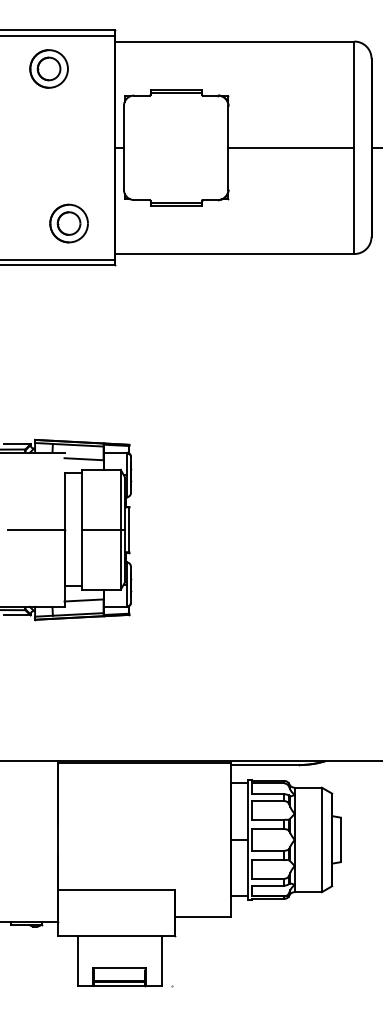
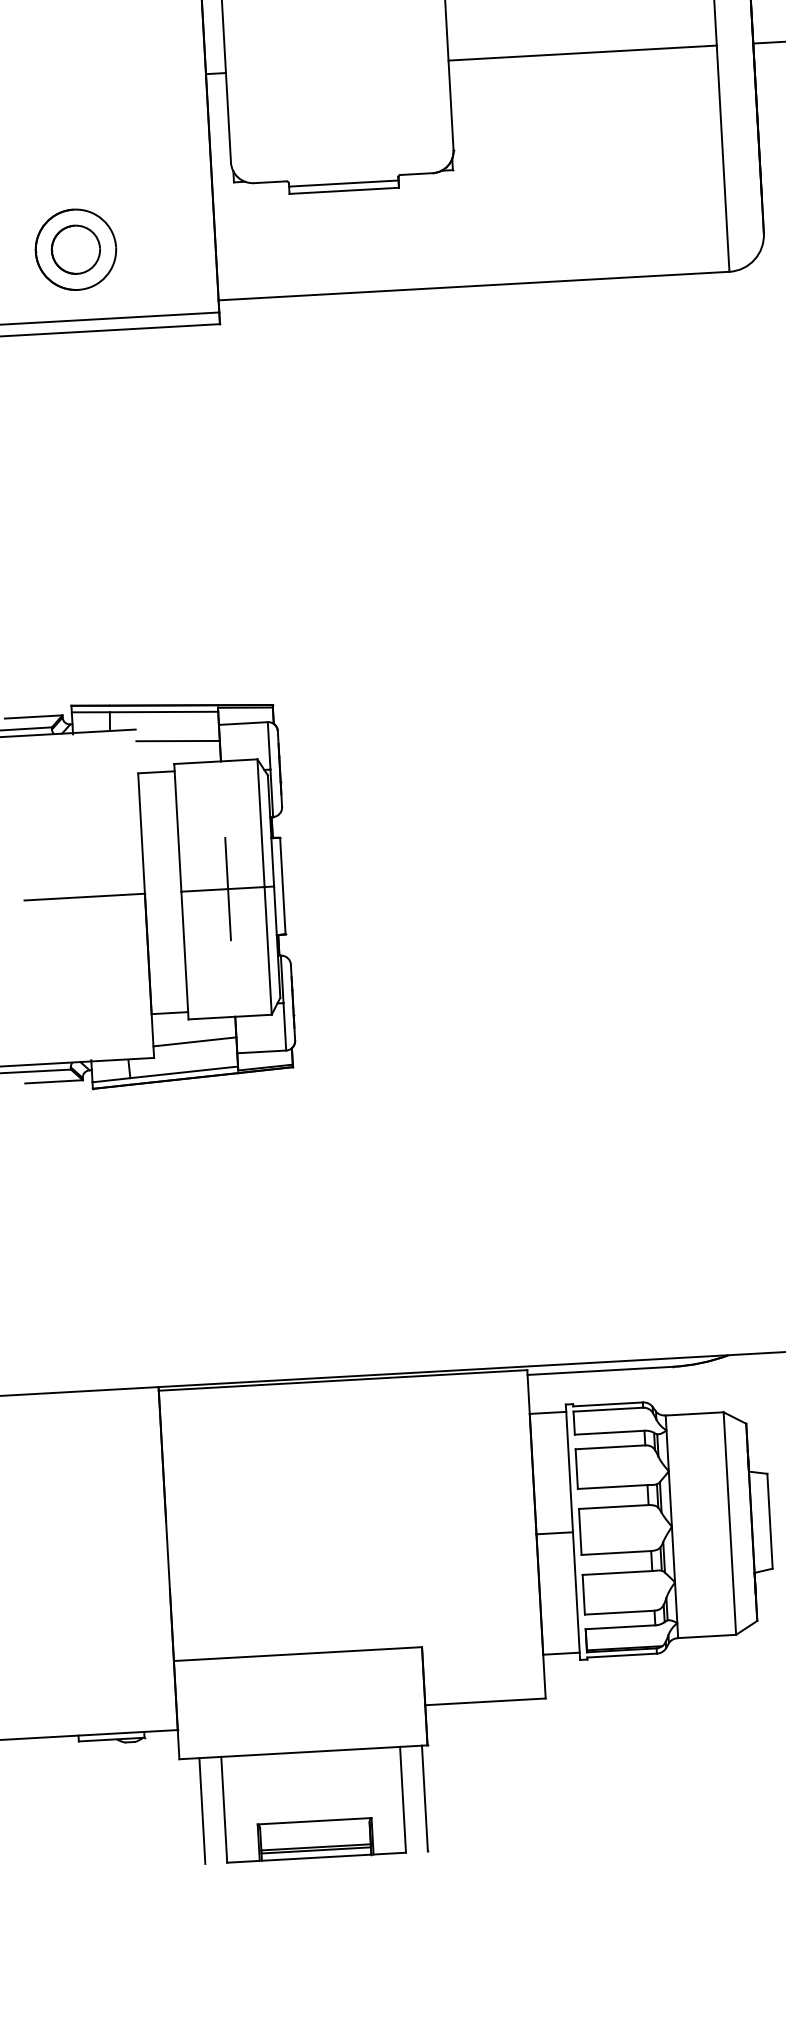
part: (68, 223) -> (74, 249), moved
line: (103, 529) -> (227, 888), added
line: (67, 960) -> (202, 1810), added
line: (171, 960) -> (423, 1798), added

